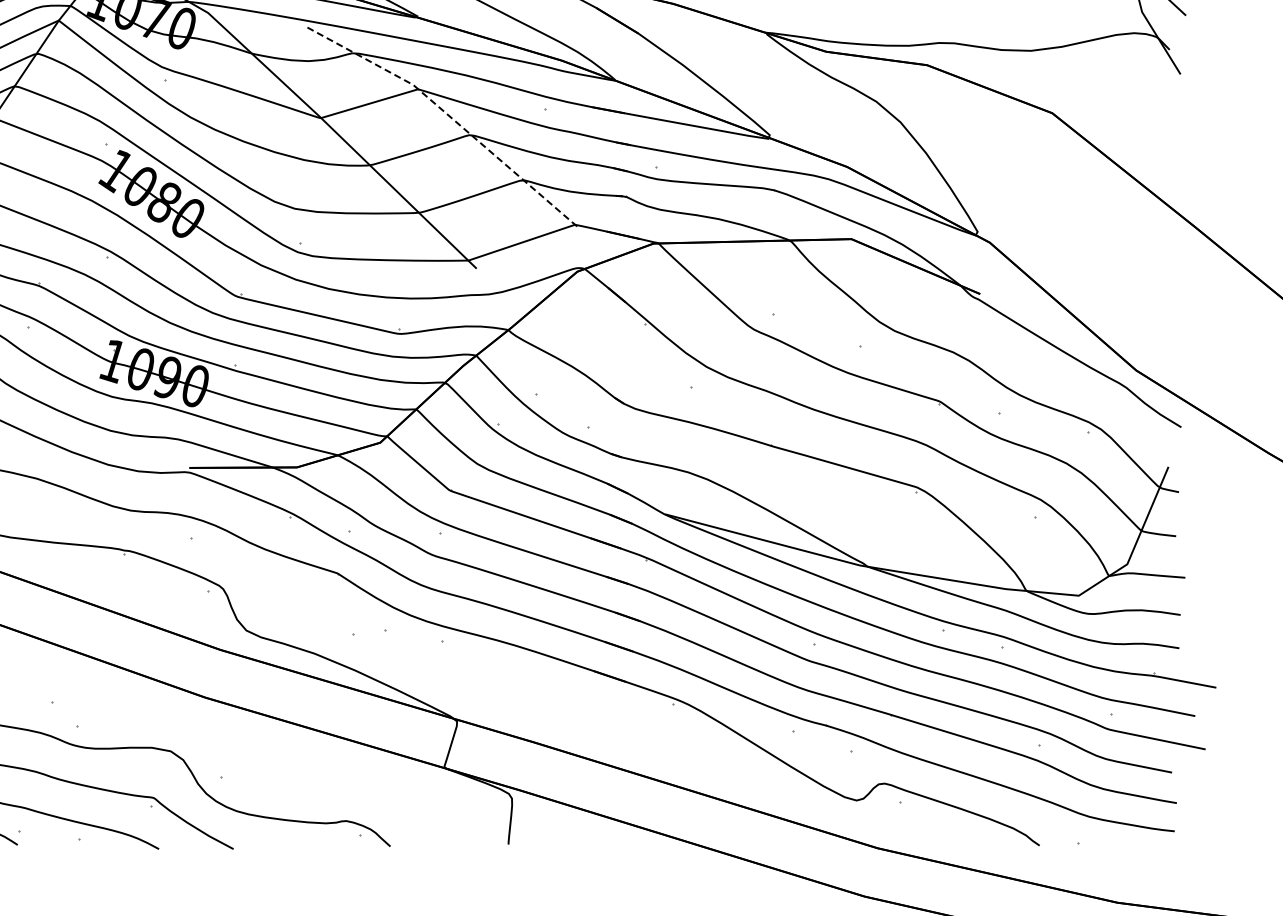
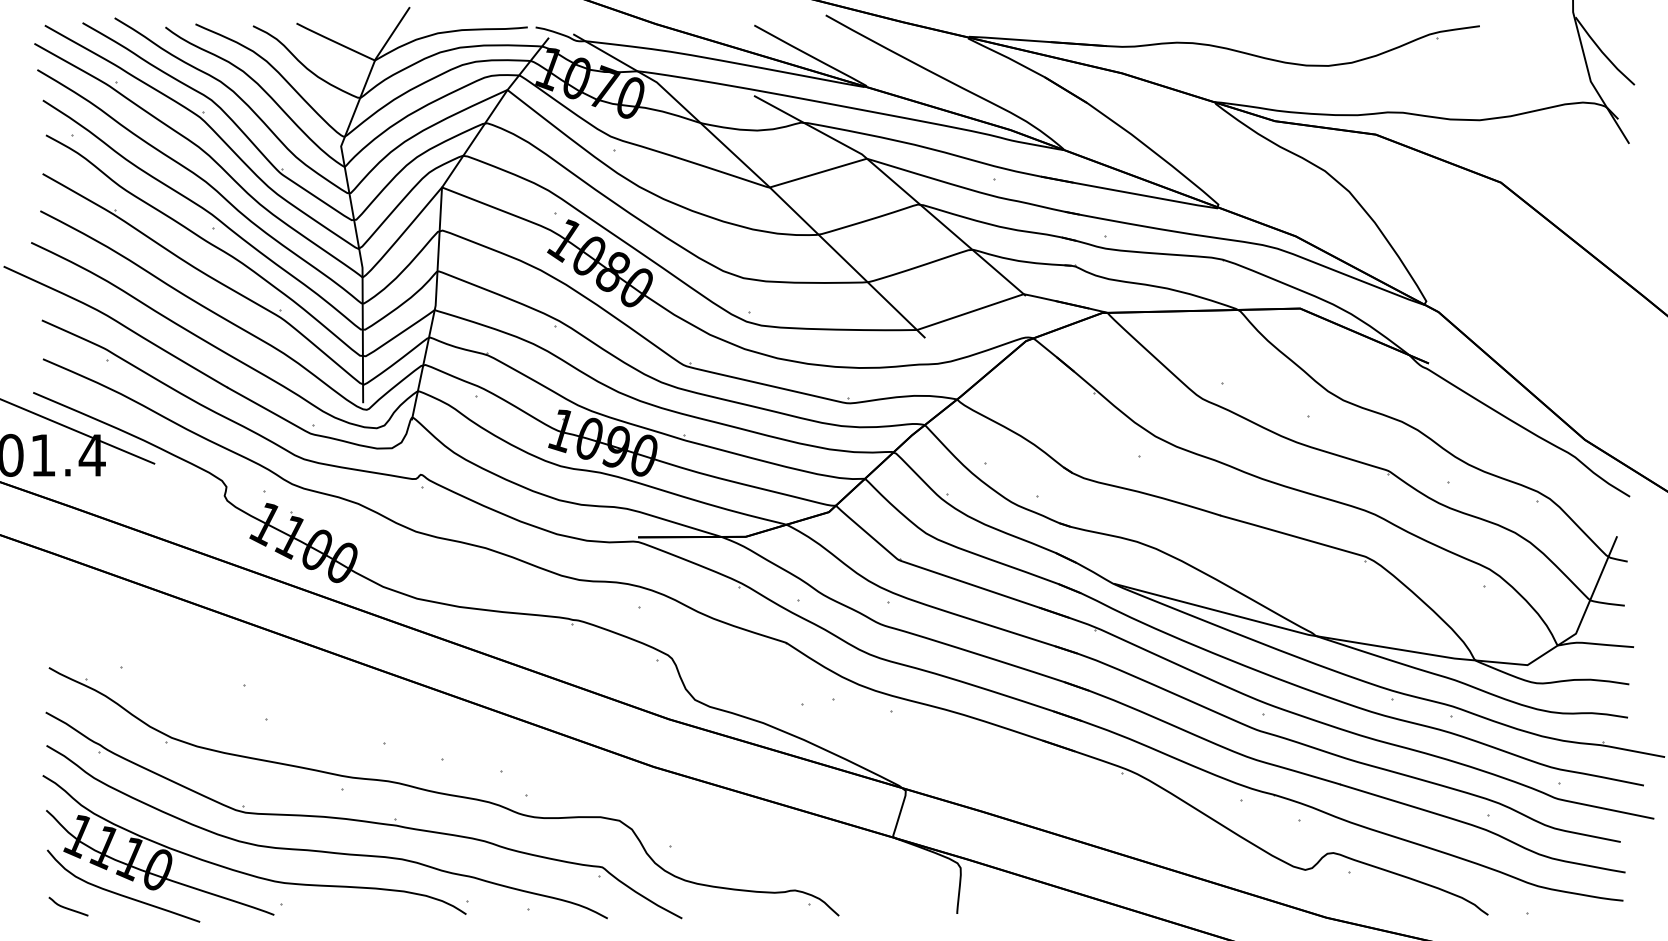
line: (447, 115) -> (896, 184), dashed -> solid

